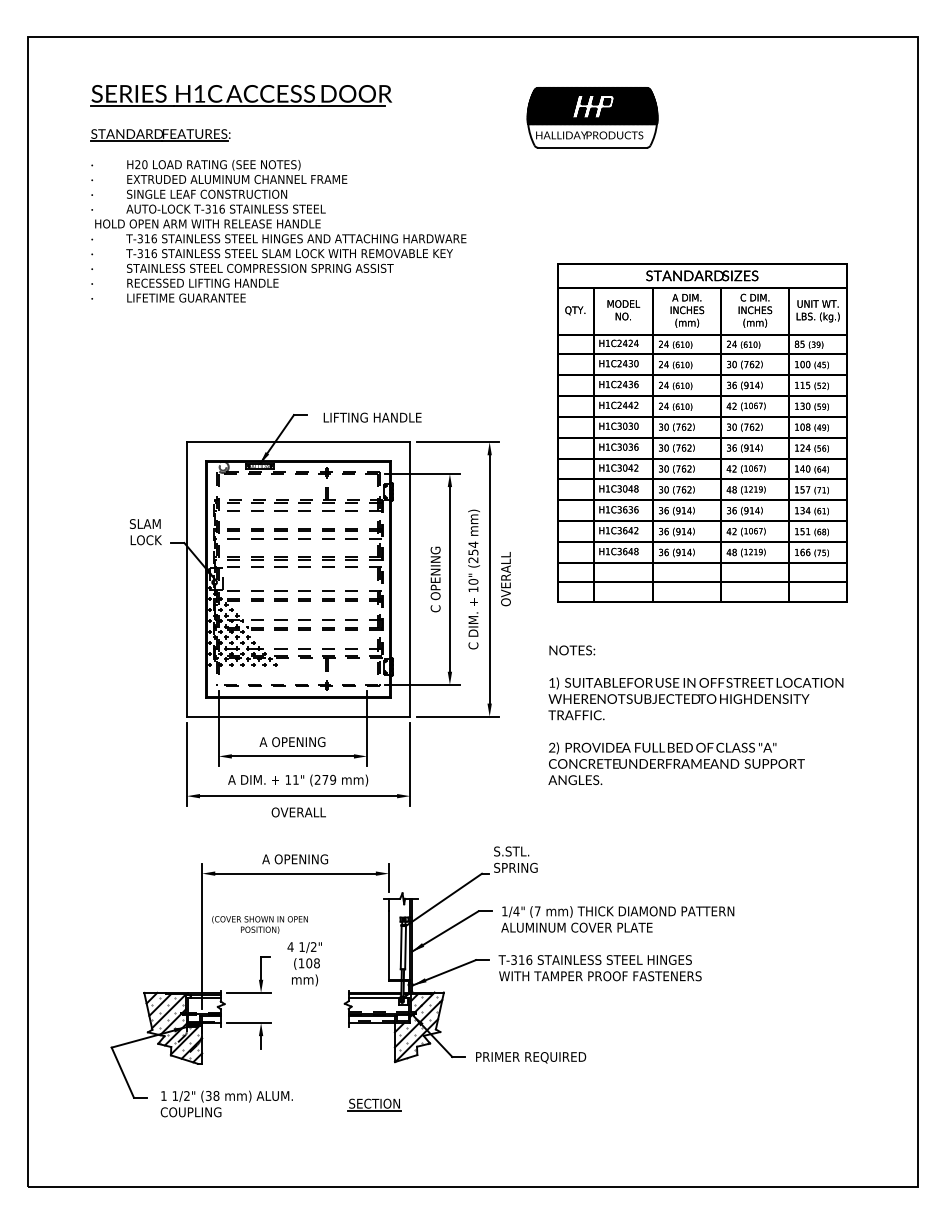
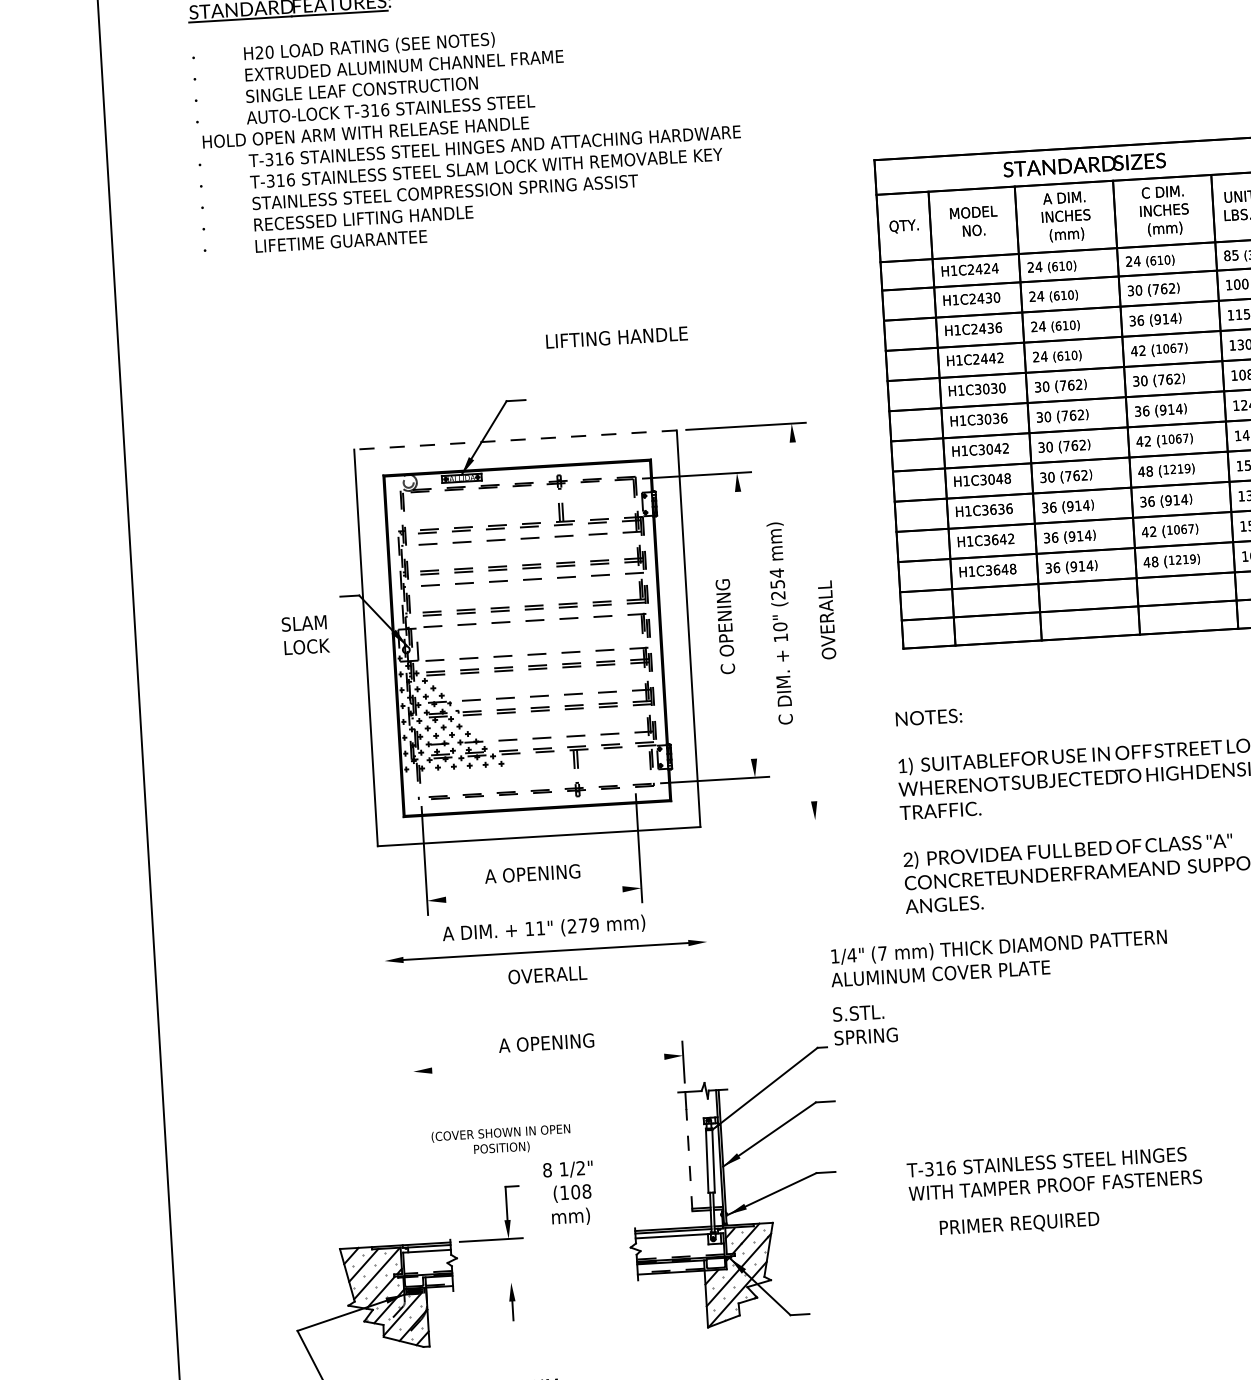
text: (372, 417) -> (616, 337), moved
line: (298, 442) -> (515, 440), solid -> dashed
text: (145, 532) -> (305, 635), moved
line: (449, 579) -> (745, 625), removed
line: (489, 579) -> (803, 622), removed
line: (457, 716) -> (768, 822), removed
line: (292, 756) -> (533, 894), removed
line: (186, 764) -> (381, 915), removed
line: (410, 764) -> (704, 896), removed
line: (295, 873) -> (548, 1063), removed
text: (617, 919) -> (998, 958), moved
line: (202, 936) -> (419, 1162), removed
line: (388, 945) -> (688, 1159), solid -> dashed
text: (290, 946) -> (547, 1169), 4 -> 8
text: (599, 968) -> (1053, 1174), moved
line: (248, 1023) -> (493, 1284), removed
text: (531, 1057) -> (1020, 1223), moved

